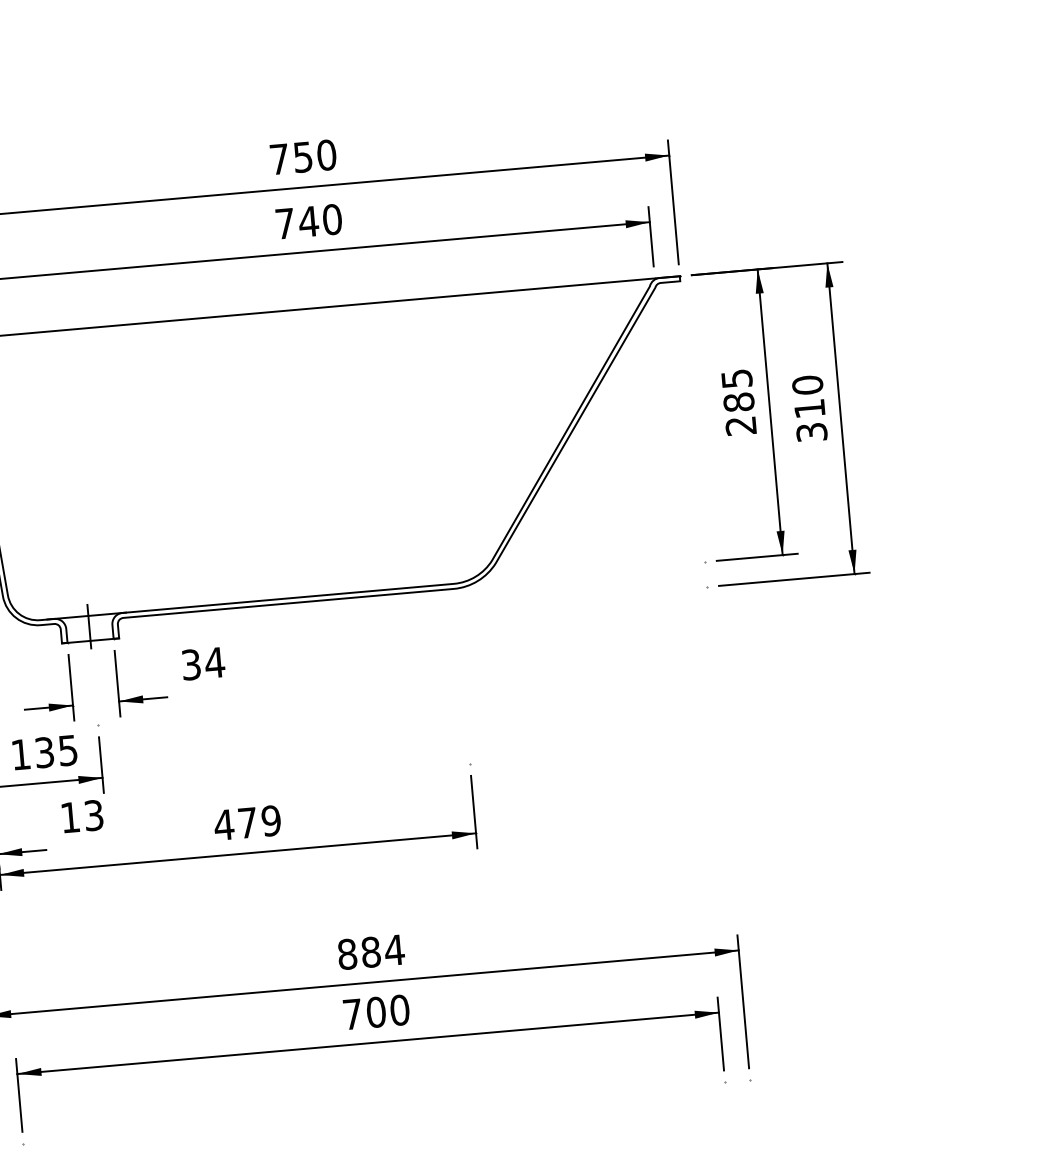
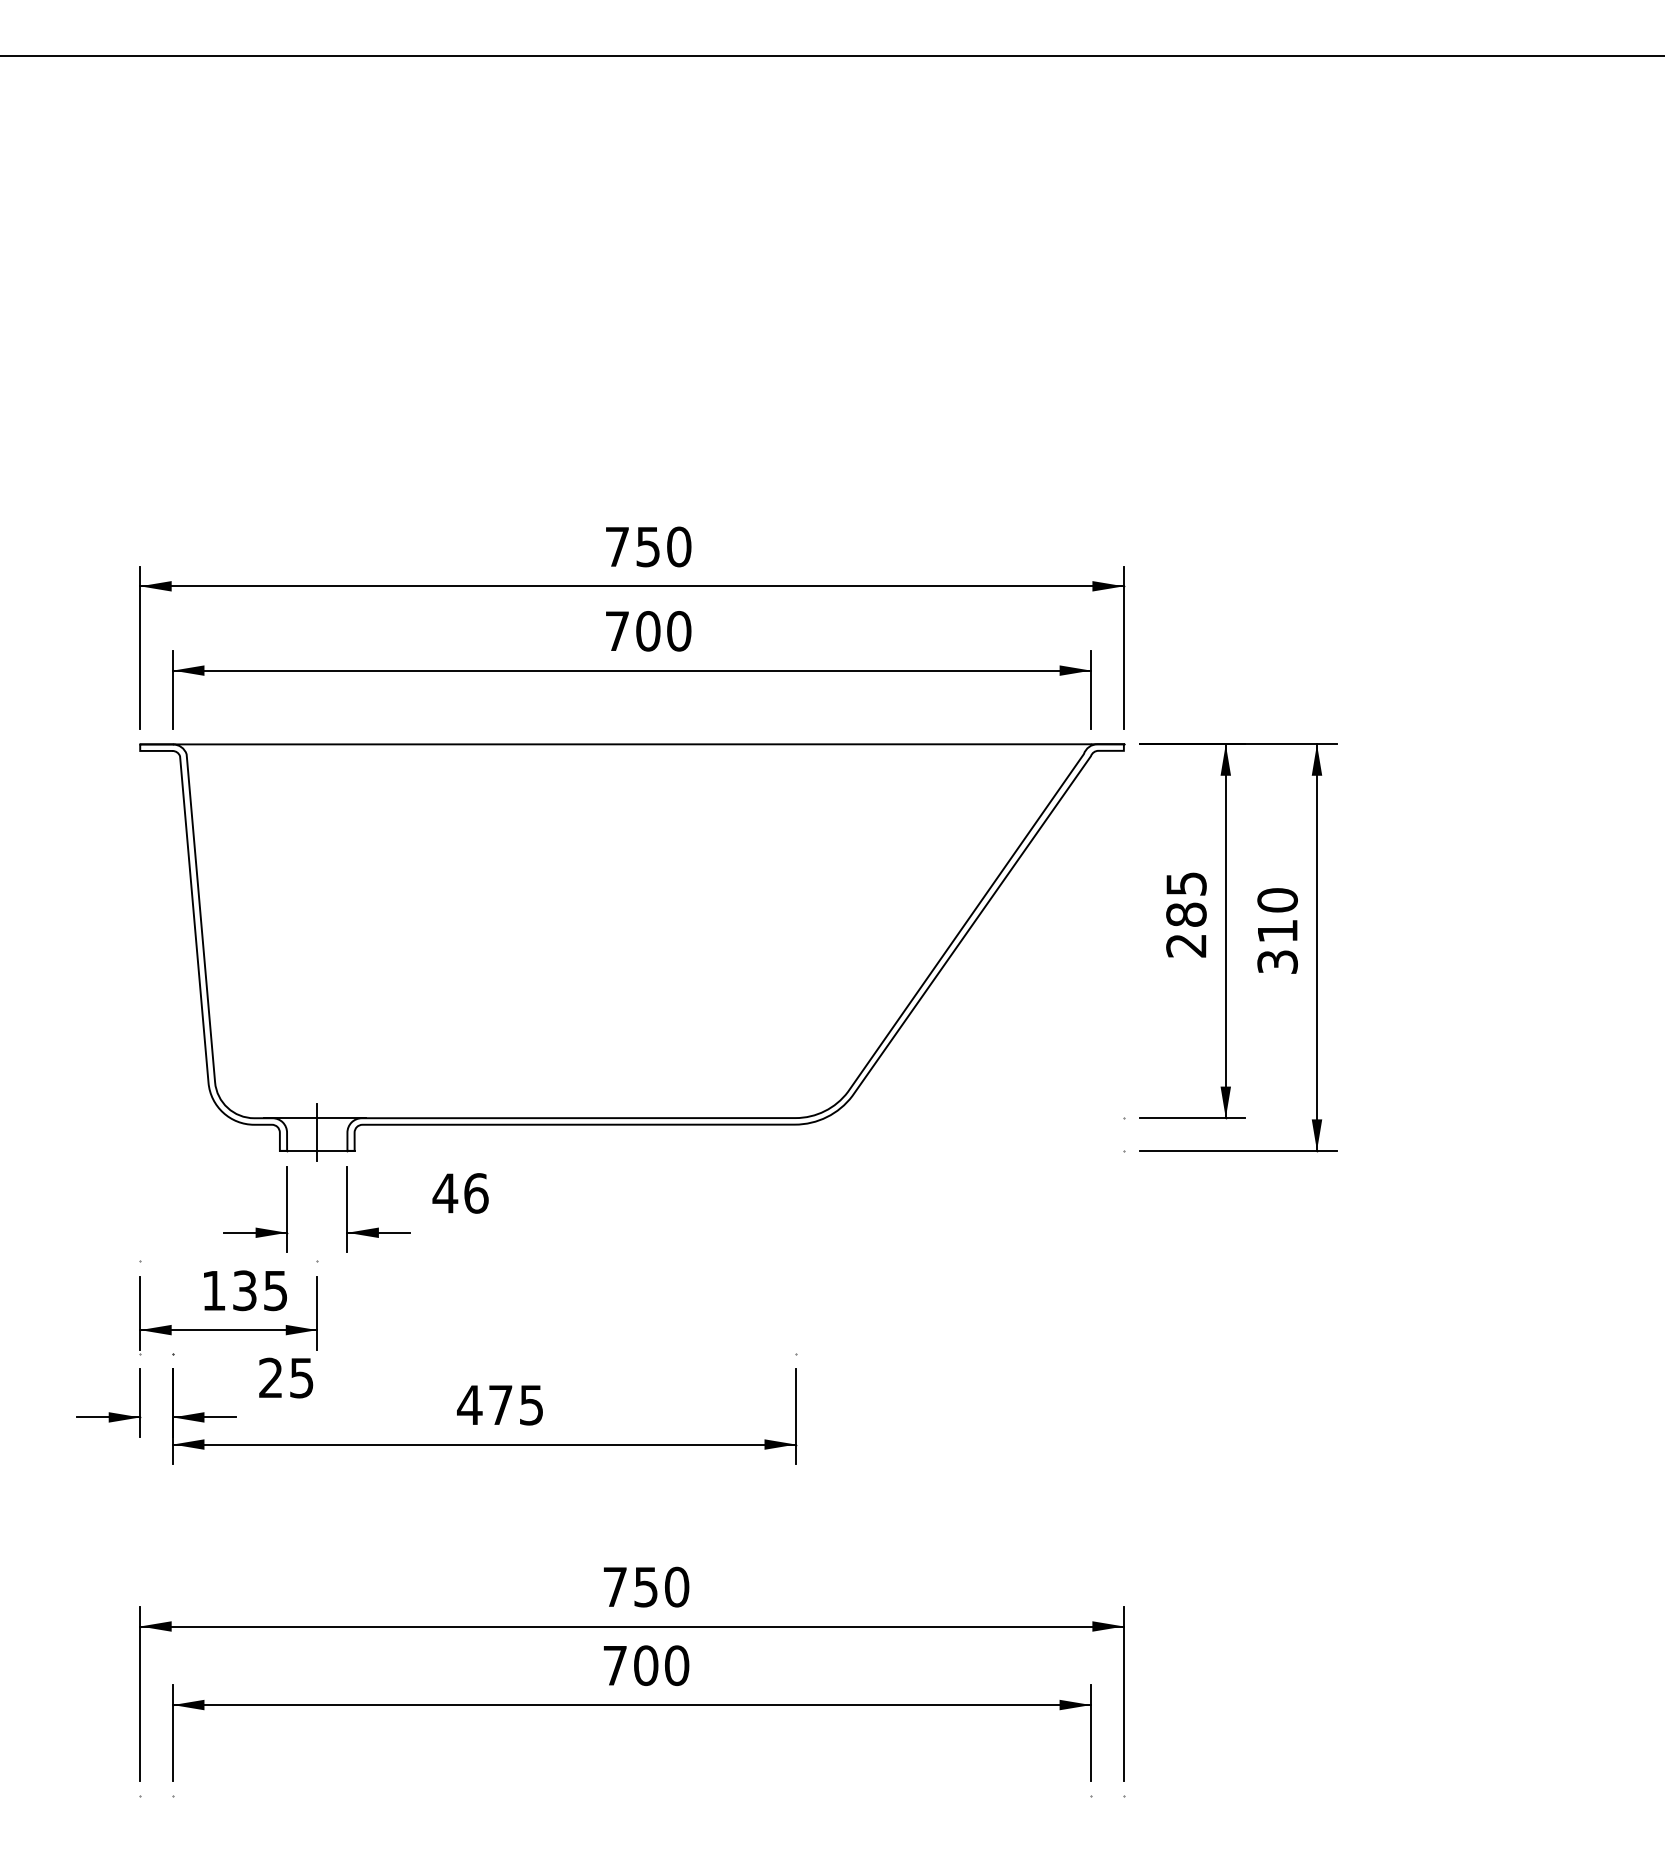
text: (308, 221) -> (648, 631), 740 -> 700
text: (202, 663) -> (460, 1193), 34 -> 46
text: (82, 816) -> (286, 1377), 13 -> 25
text: (271, 820) -> (531, 1404), 479 -> 475
text: (371, 951) -> (646, 1586), 884 -> 750

